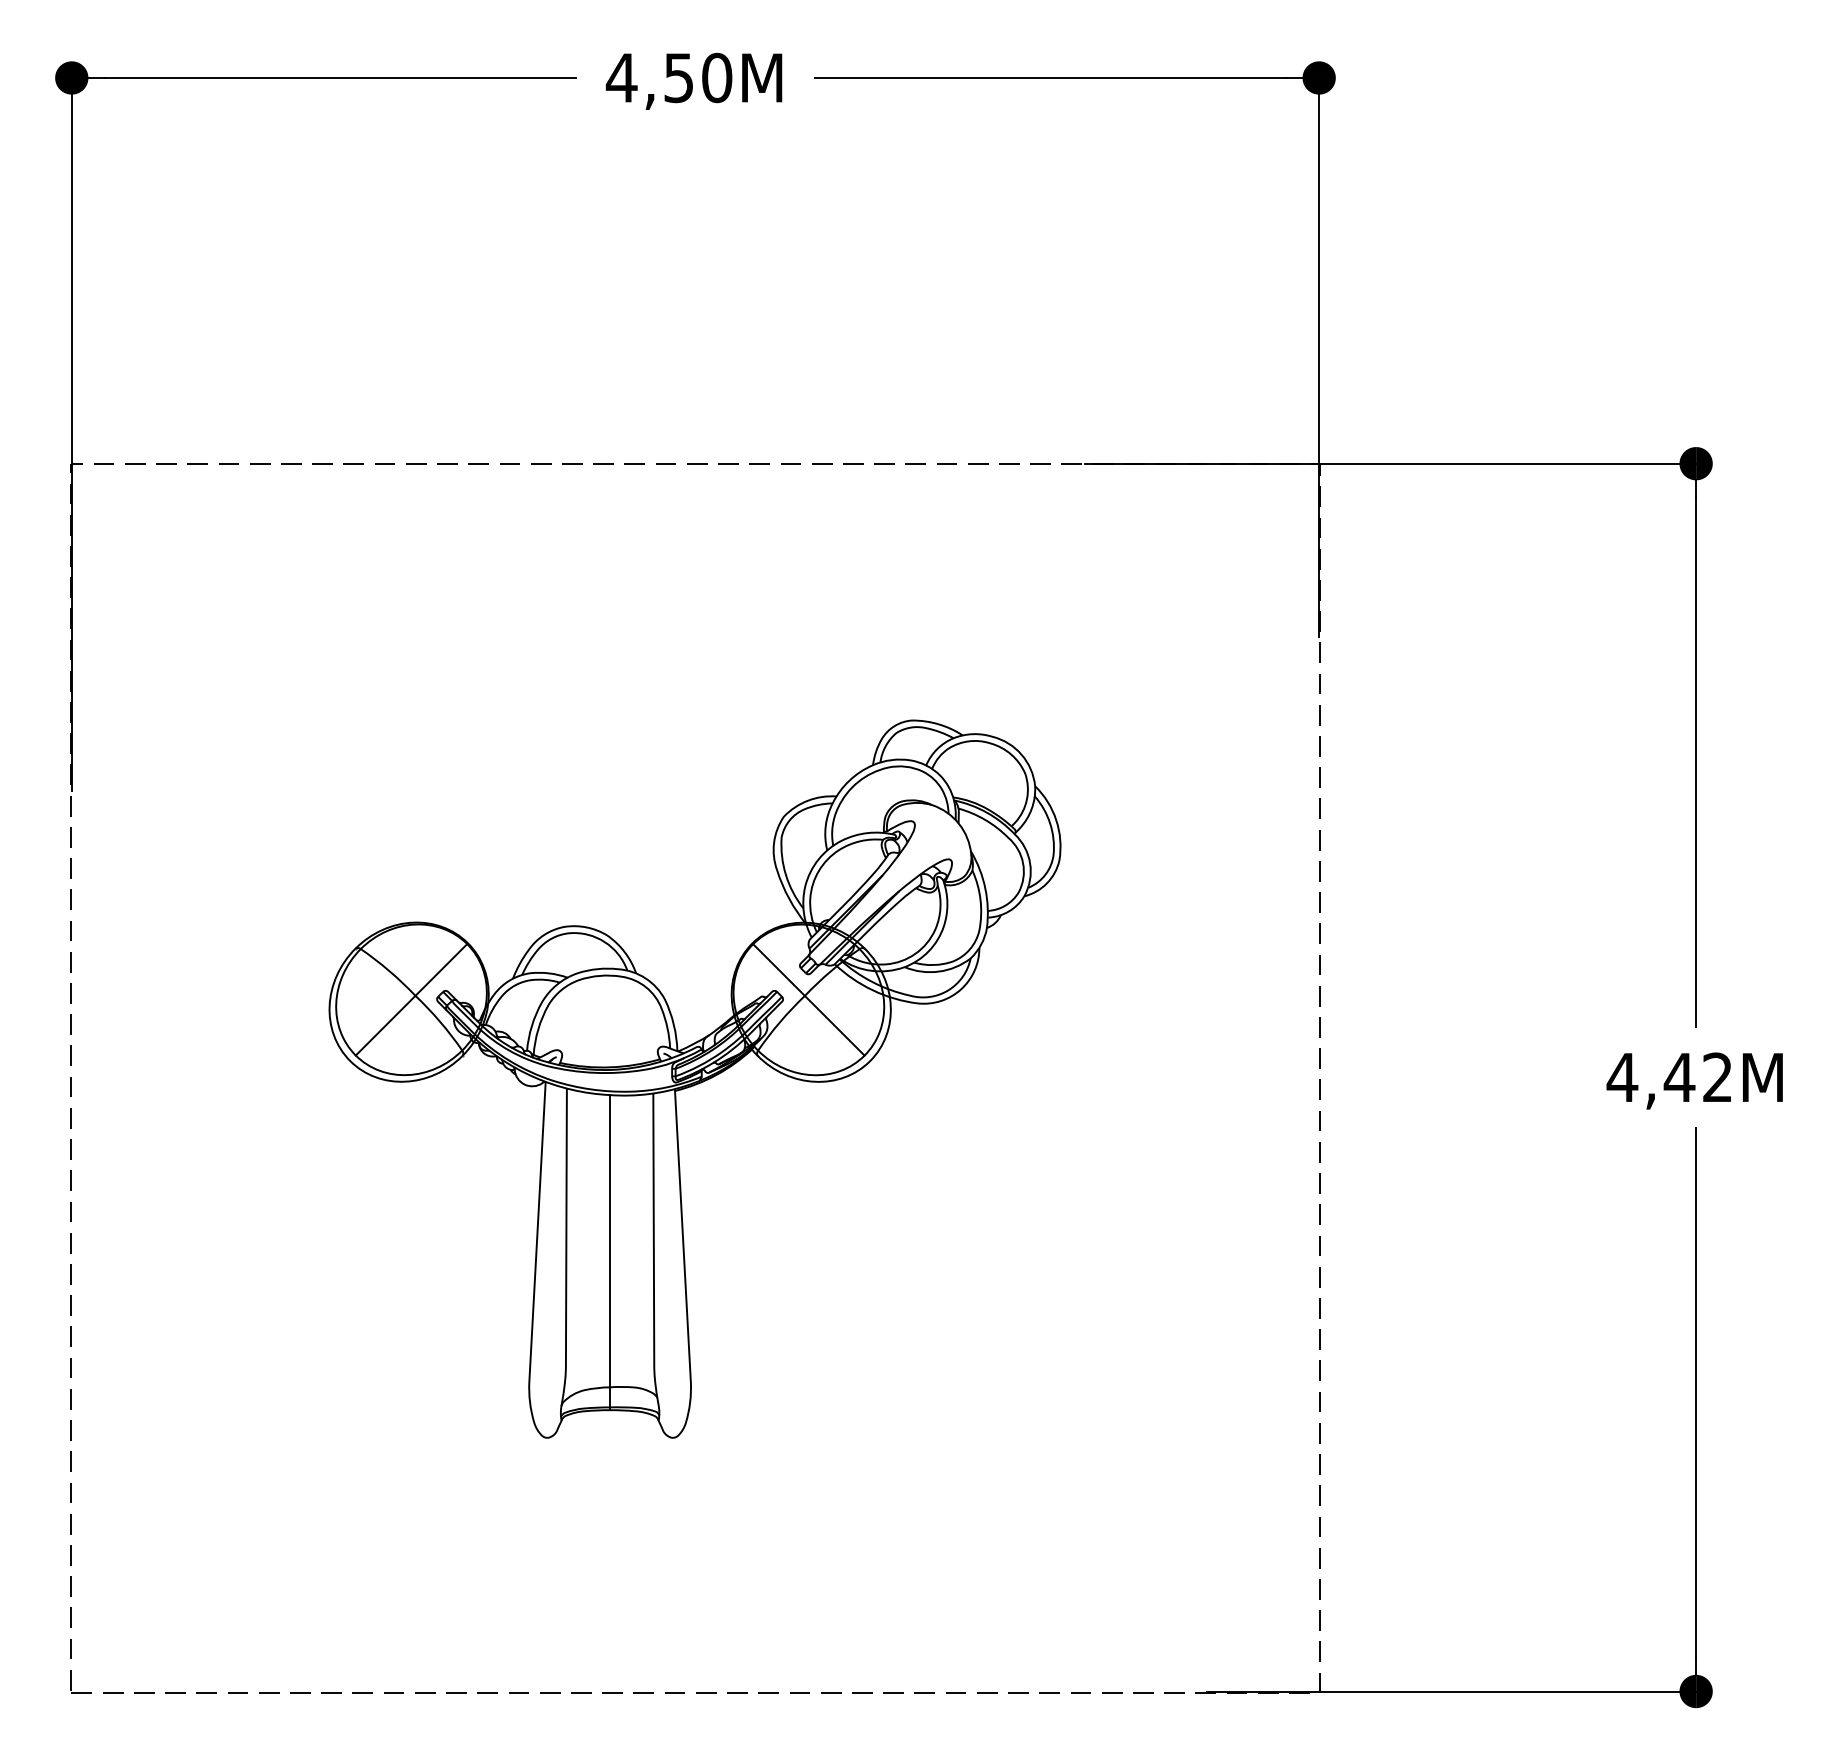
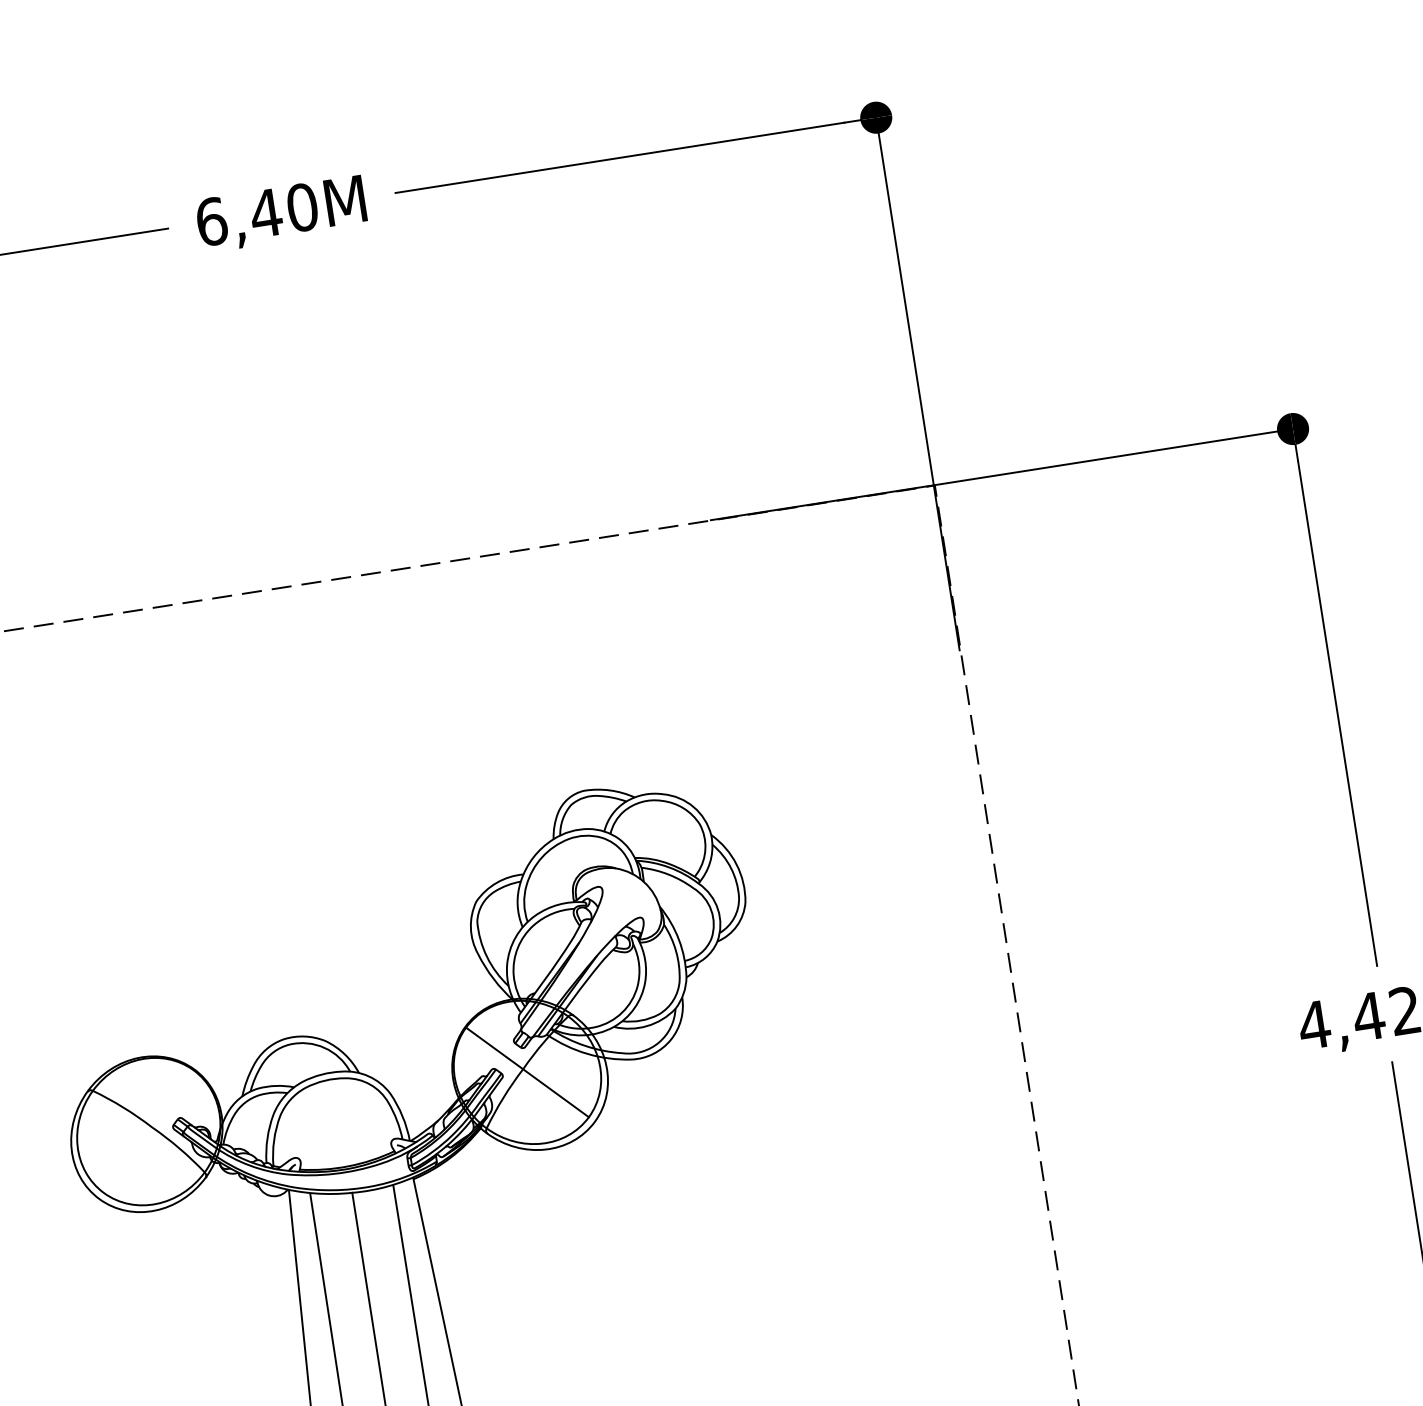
text: (649, 77) -> (237, 217), 4,50M -> 6,40M
line: (411, 999) -> (148, 1131), removed

